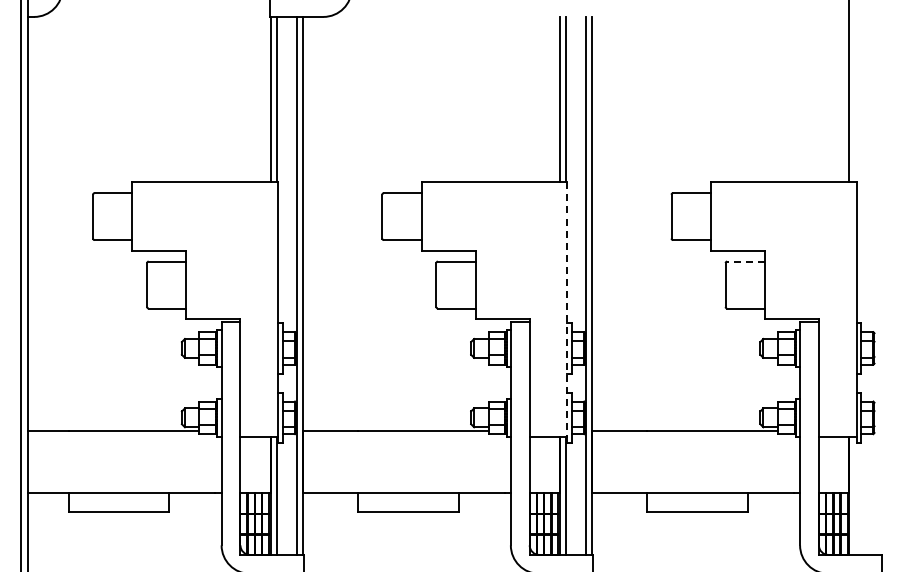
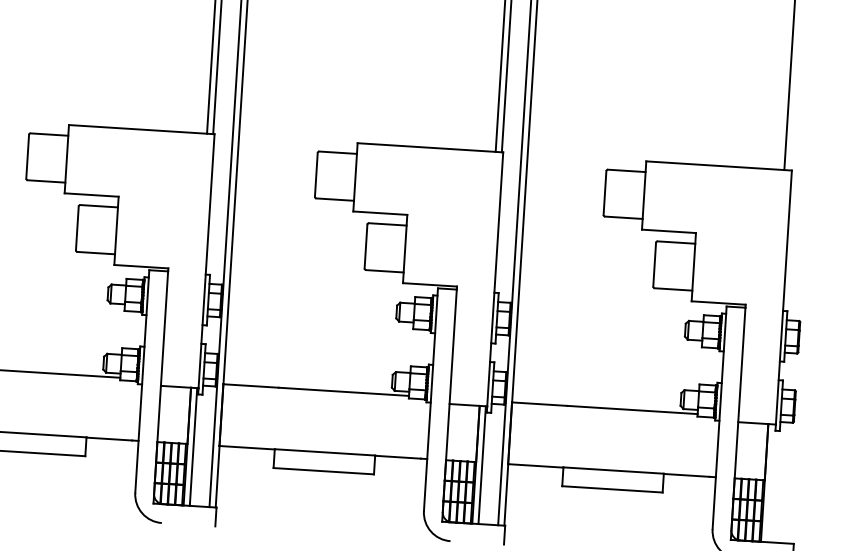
line: (746, 261) -> (676, 242), dashed -> solid
line: (567, 310) -> (495, 280), dashed -> solid

